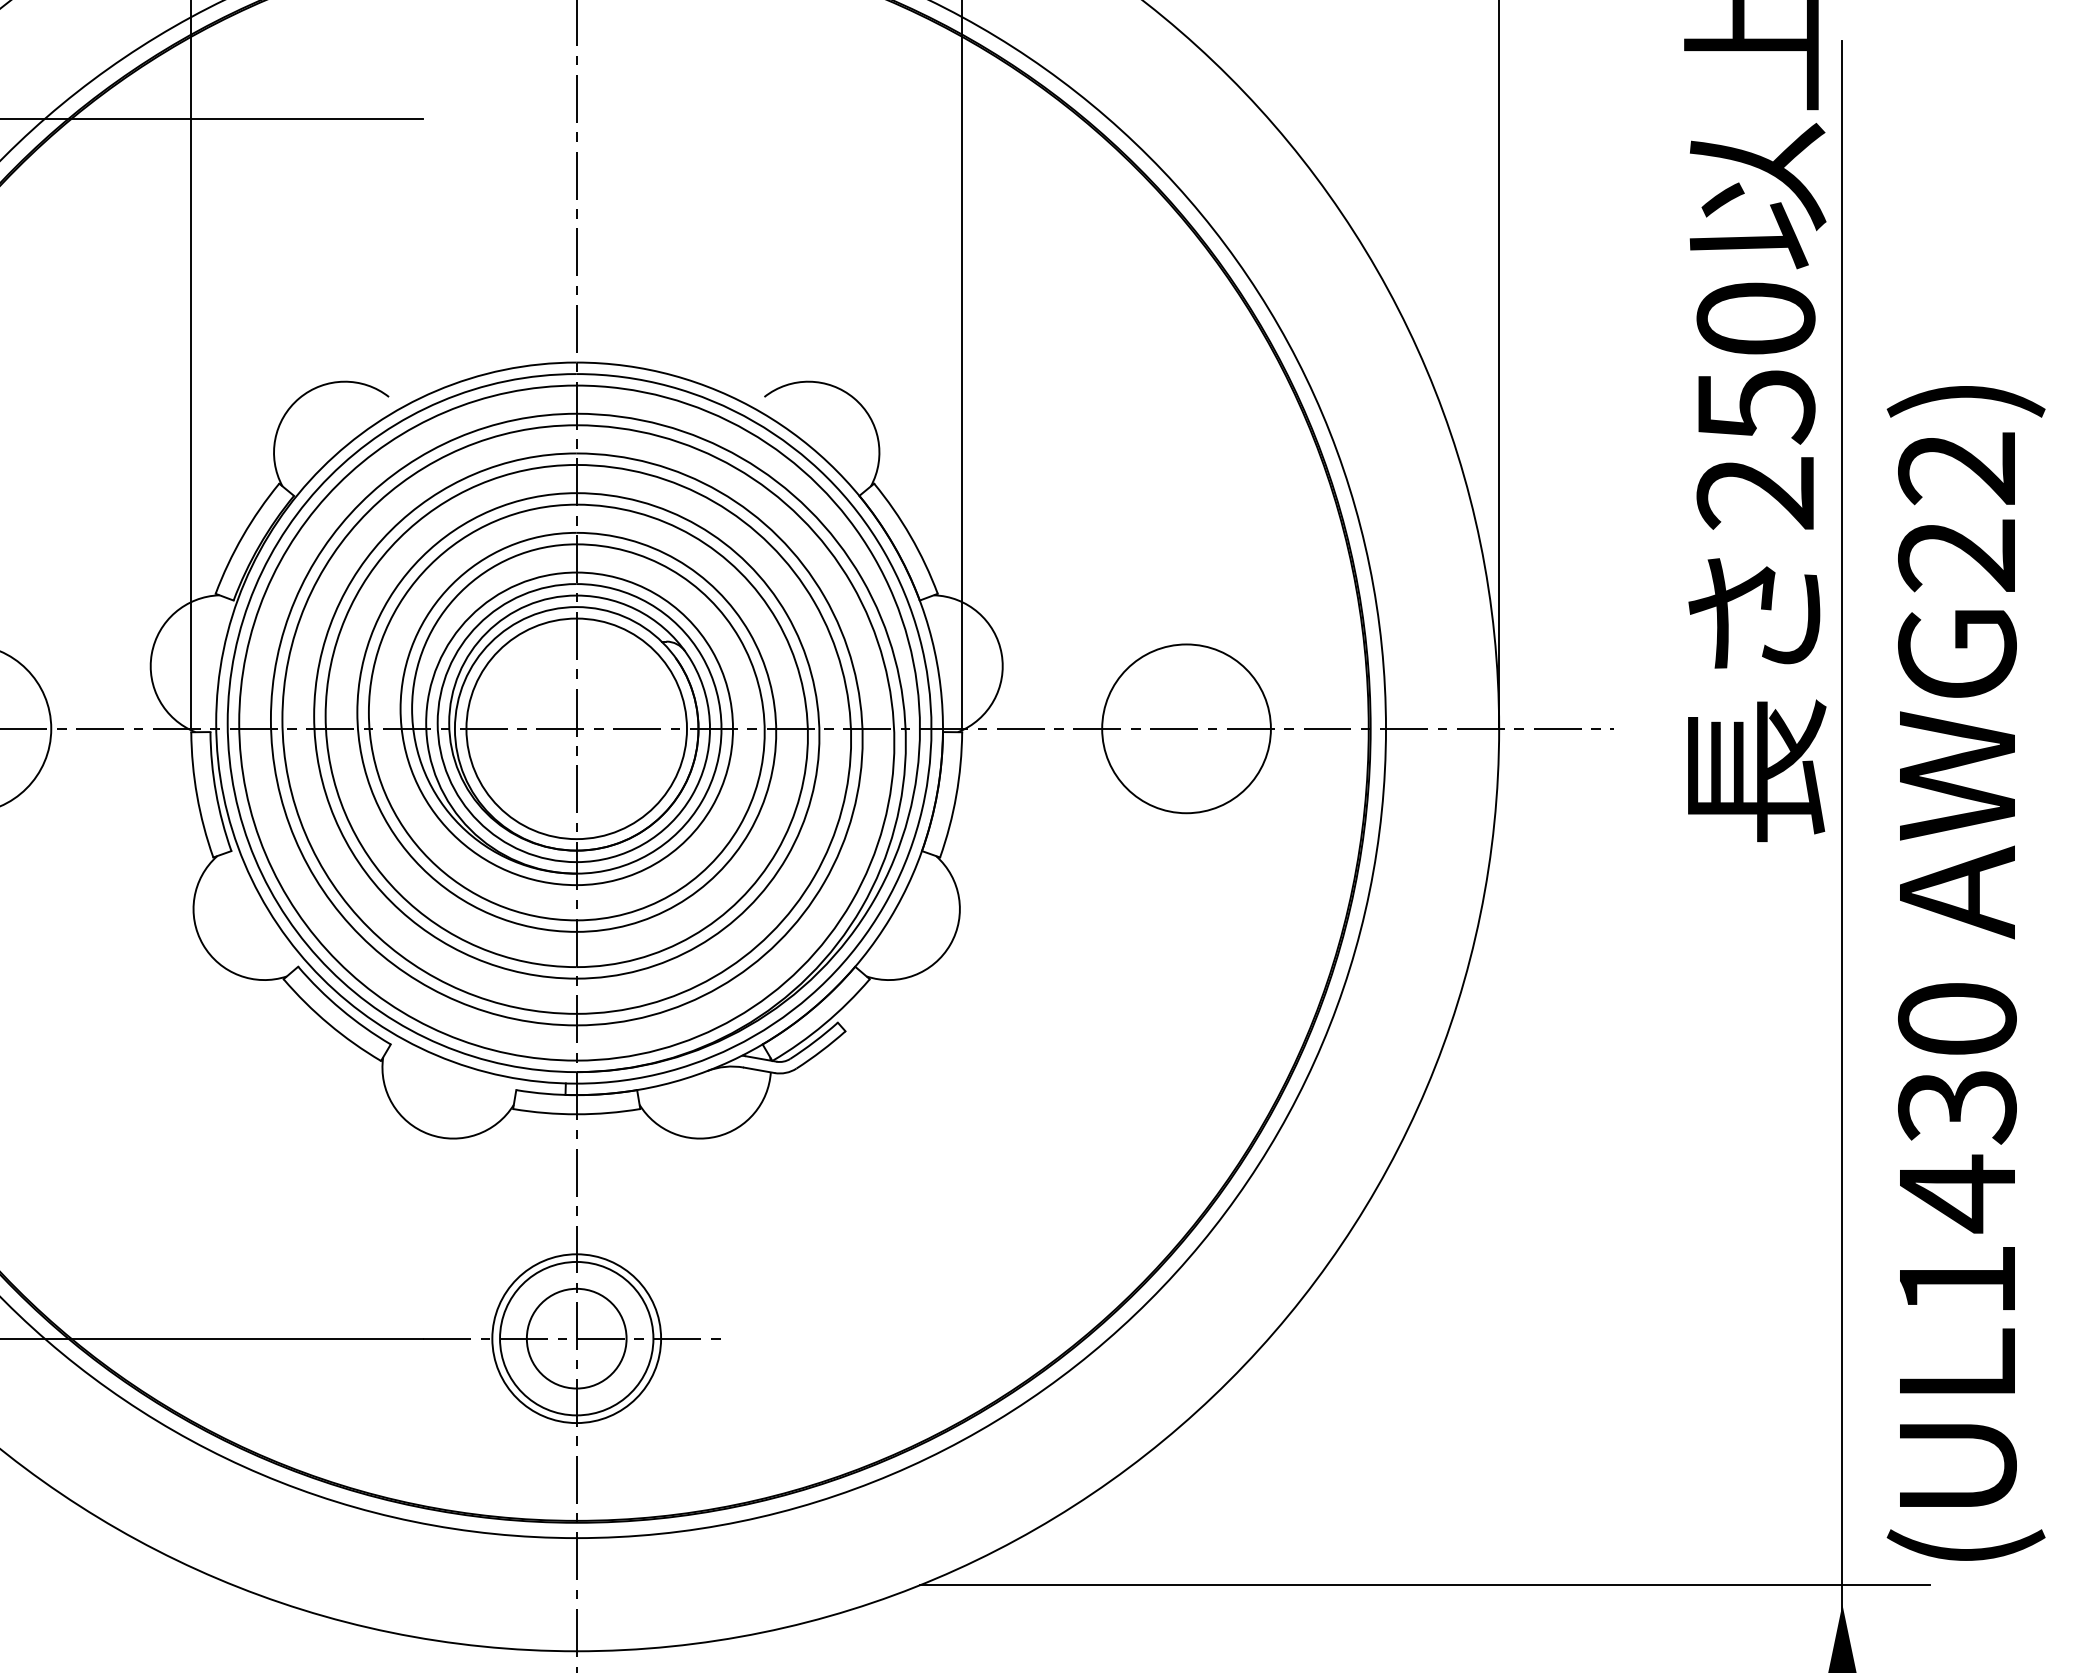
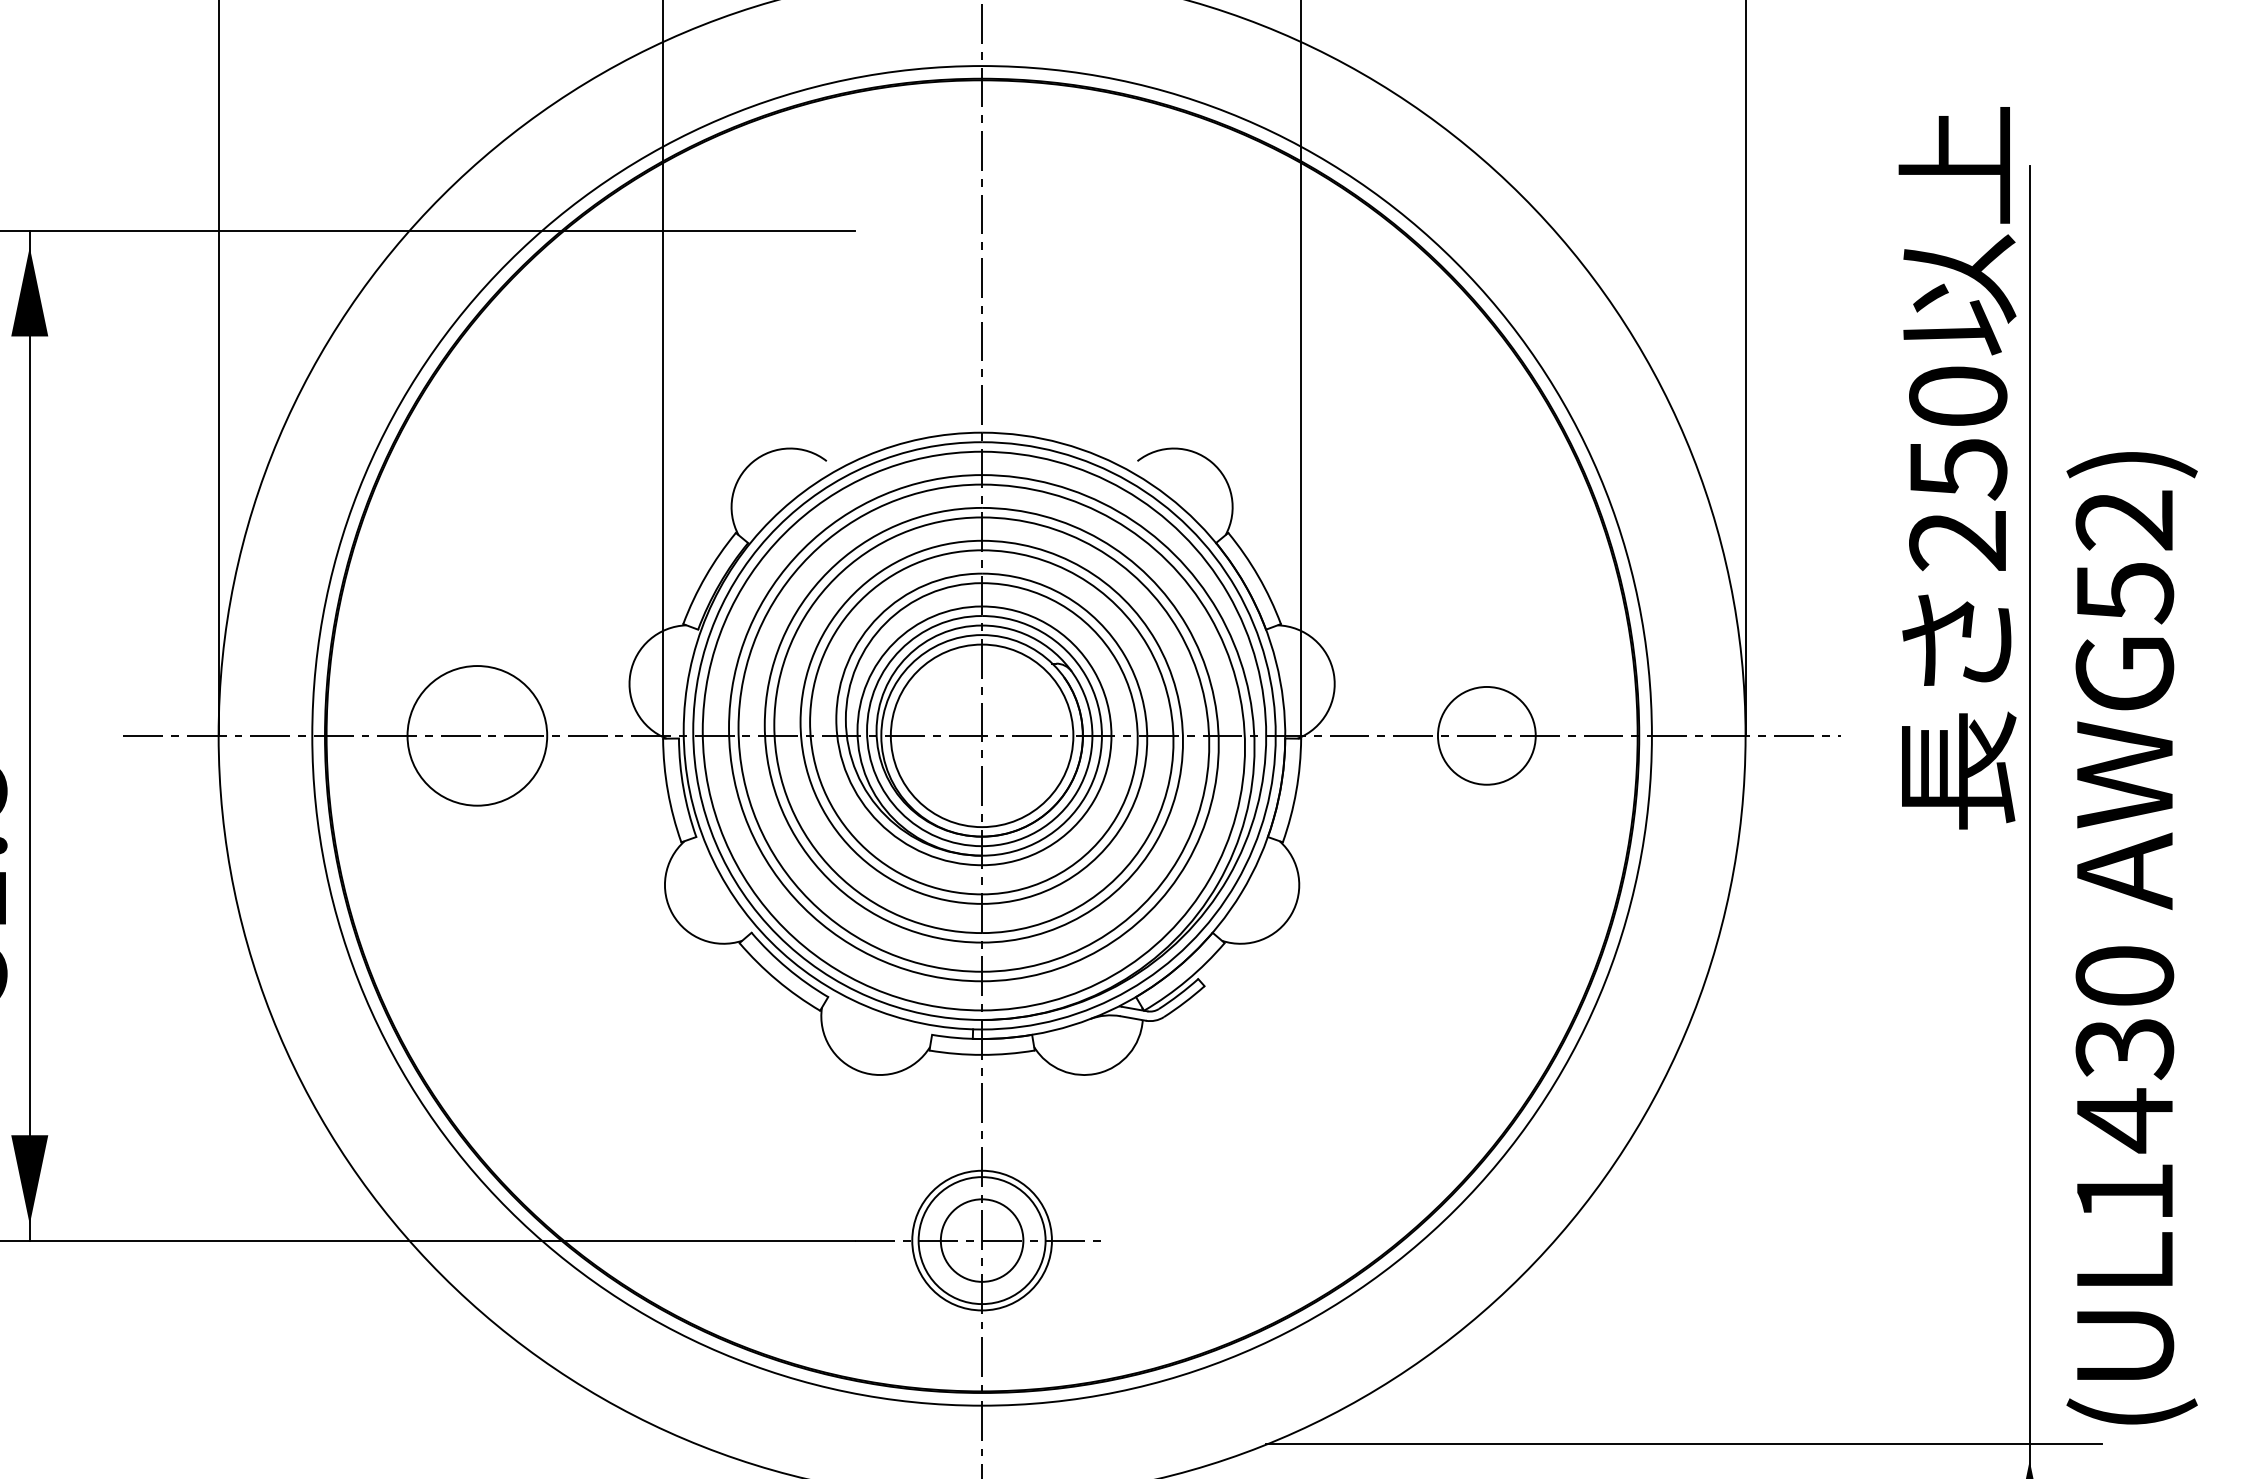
text: (1956, 556) -> (2124, 593), AWG22) -> AWG52)
circle: (1186, 728) -> (1486, 735), size x0.7

